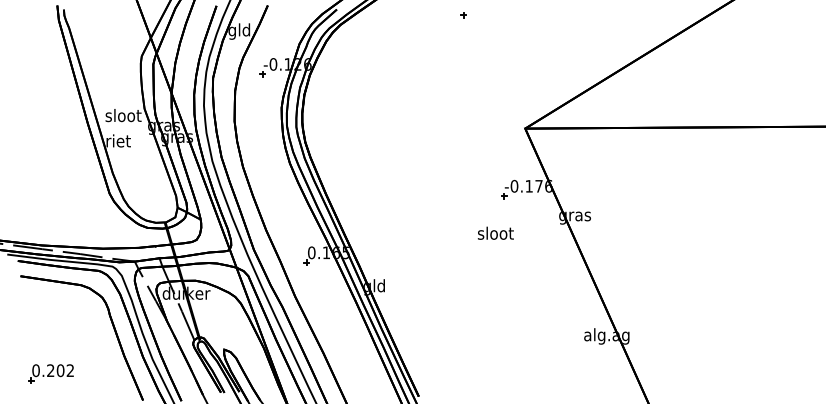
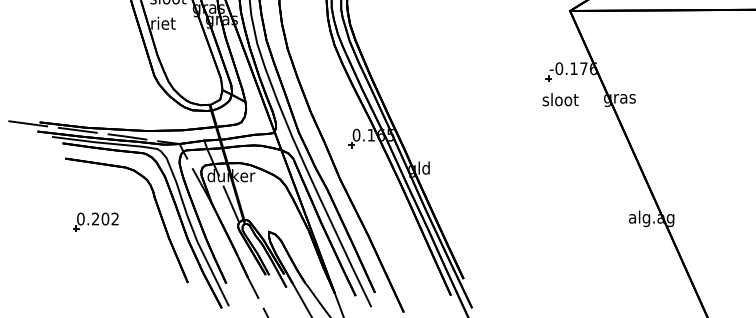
text: (495, 232) -> (560, 98), moved
part: (50, 373) -> (95, 221), moved

